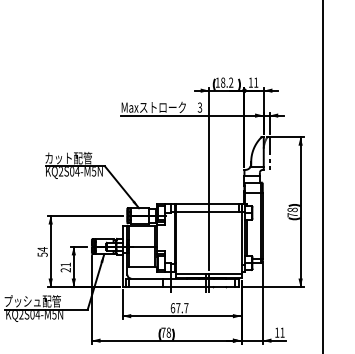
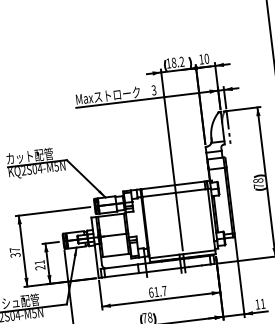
text: (256, 82) -> (207, 58), 11 -> 10
text: (42, 251) -> (14, 252), 54 -> 37
text: (178, 308) -> (156, 292), 67.7 -> 61.7

